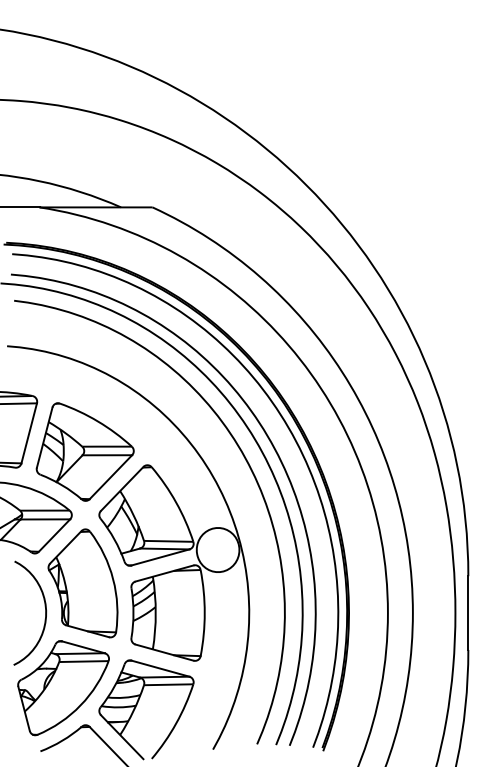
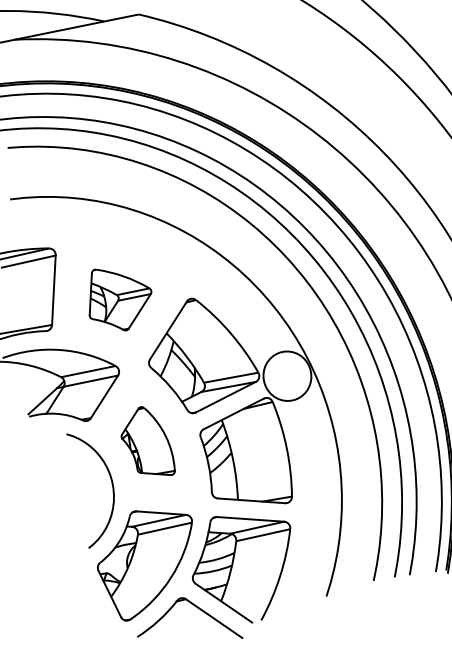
part: (84, 451) -> (118, 297), size x0.6
part: (82, 583) -> (145, 443), size x0.6

